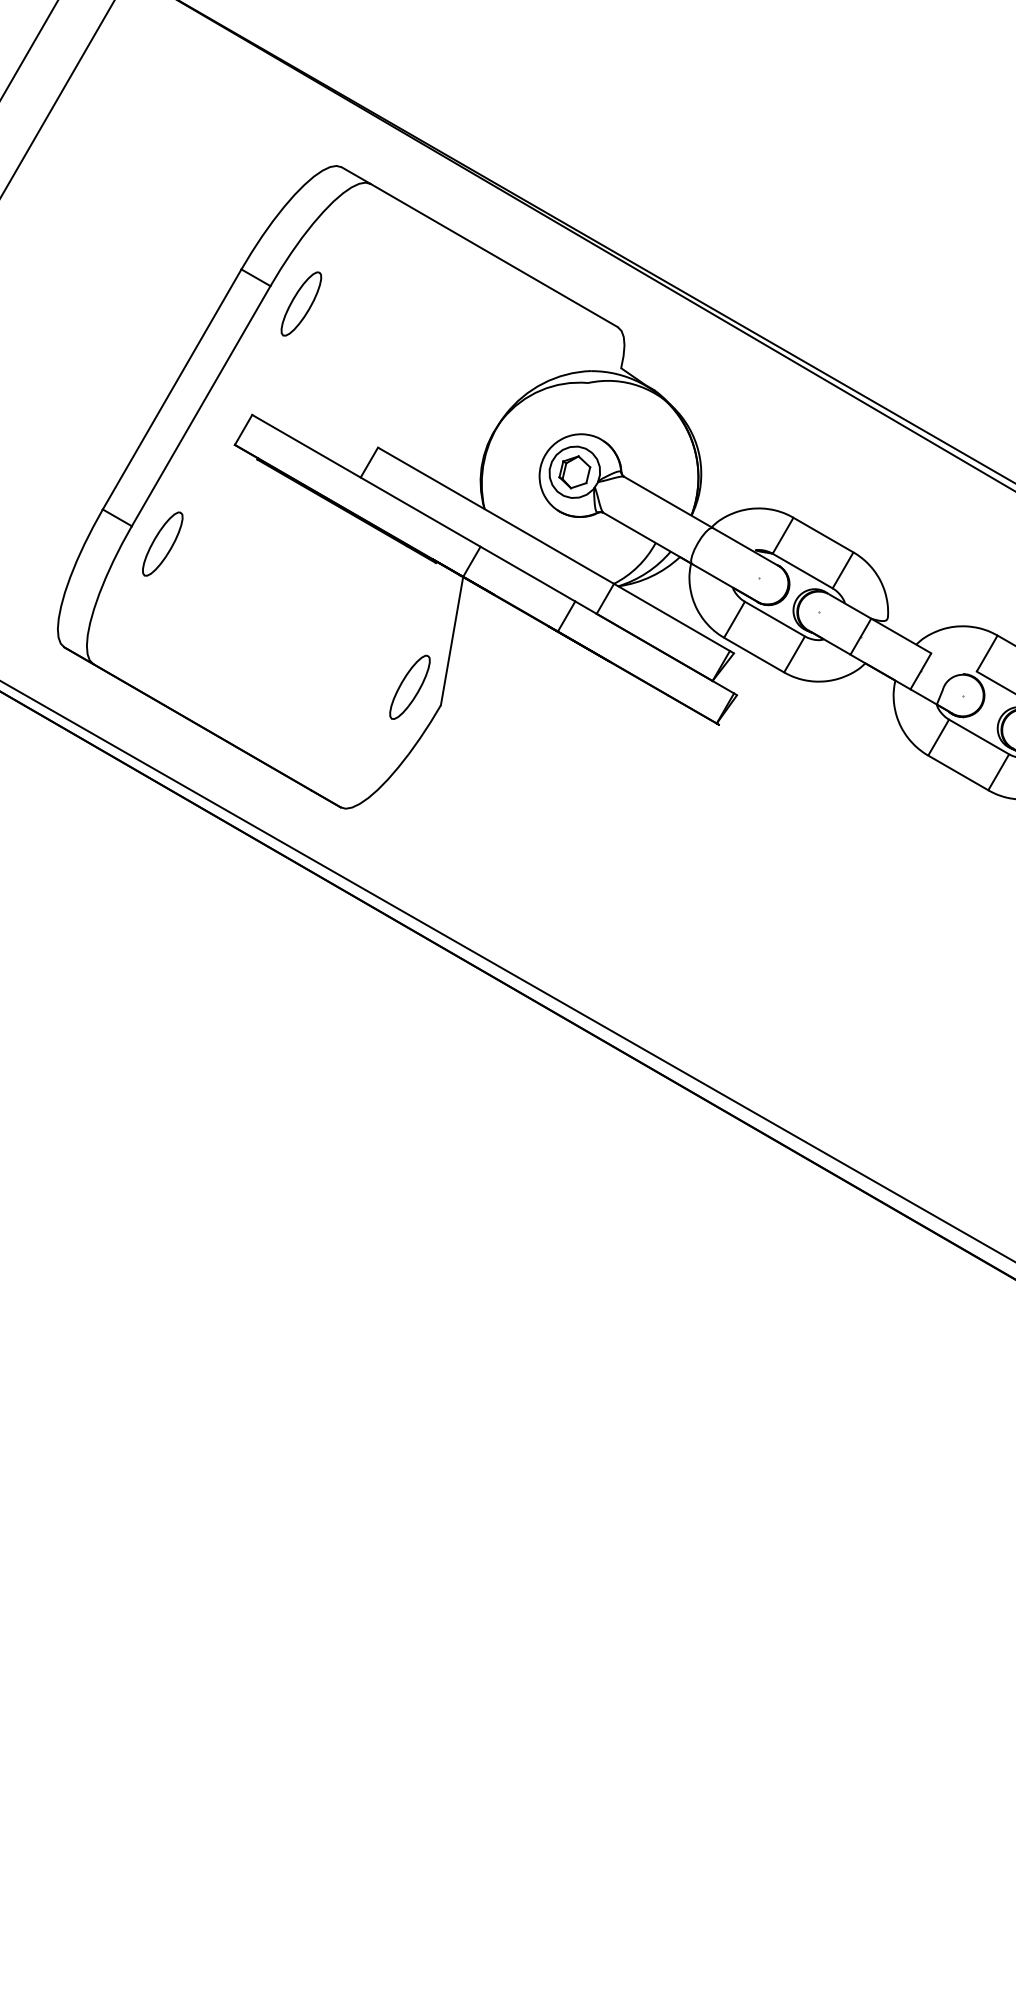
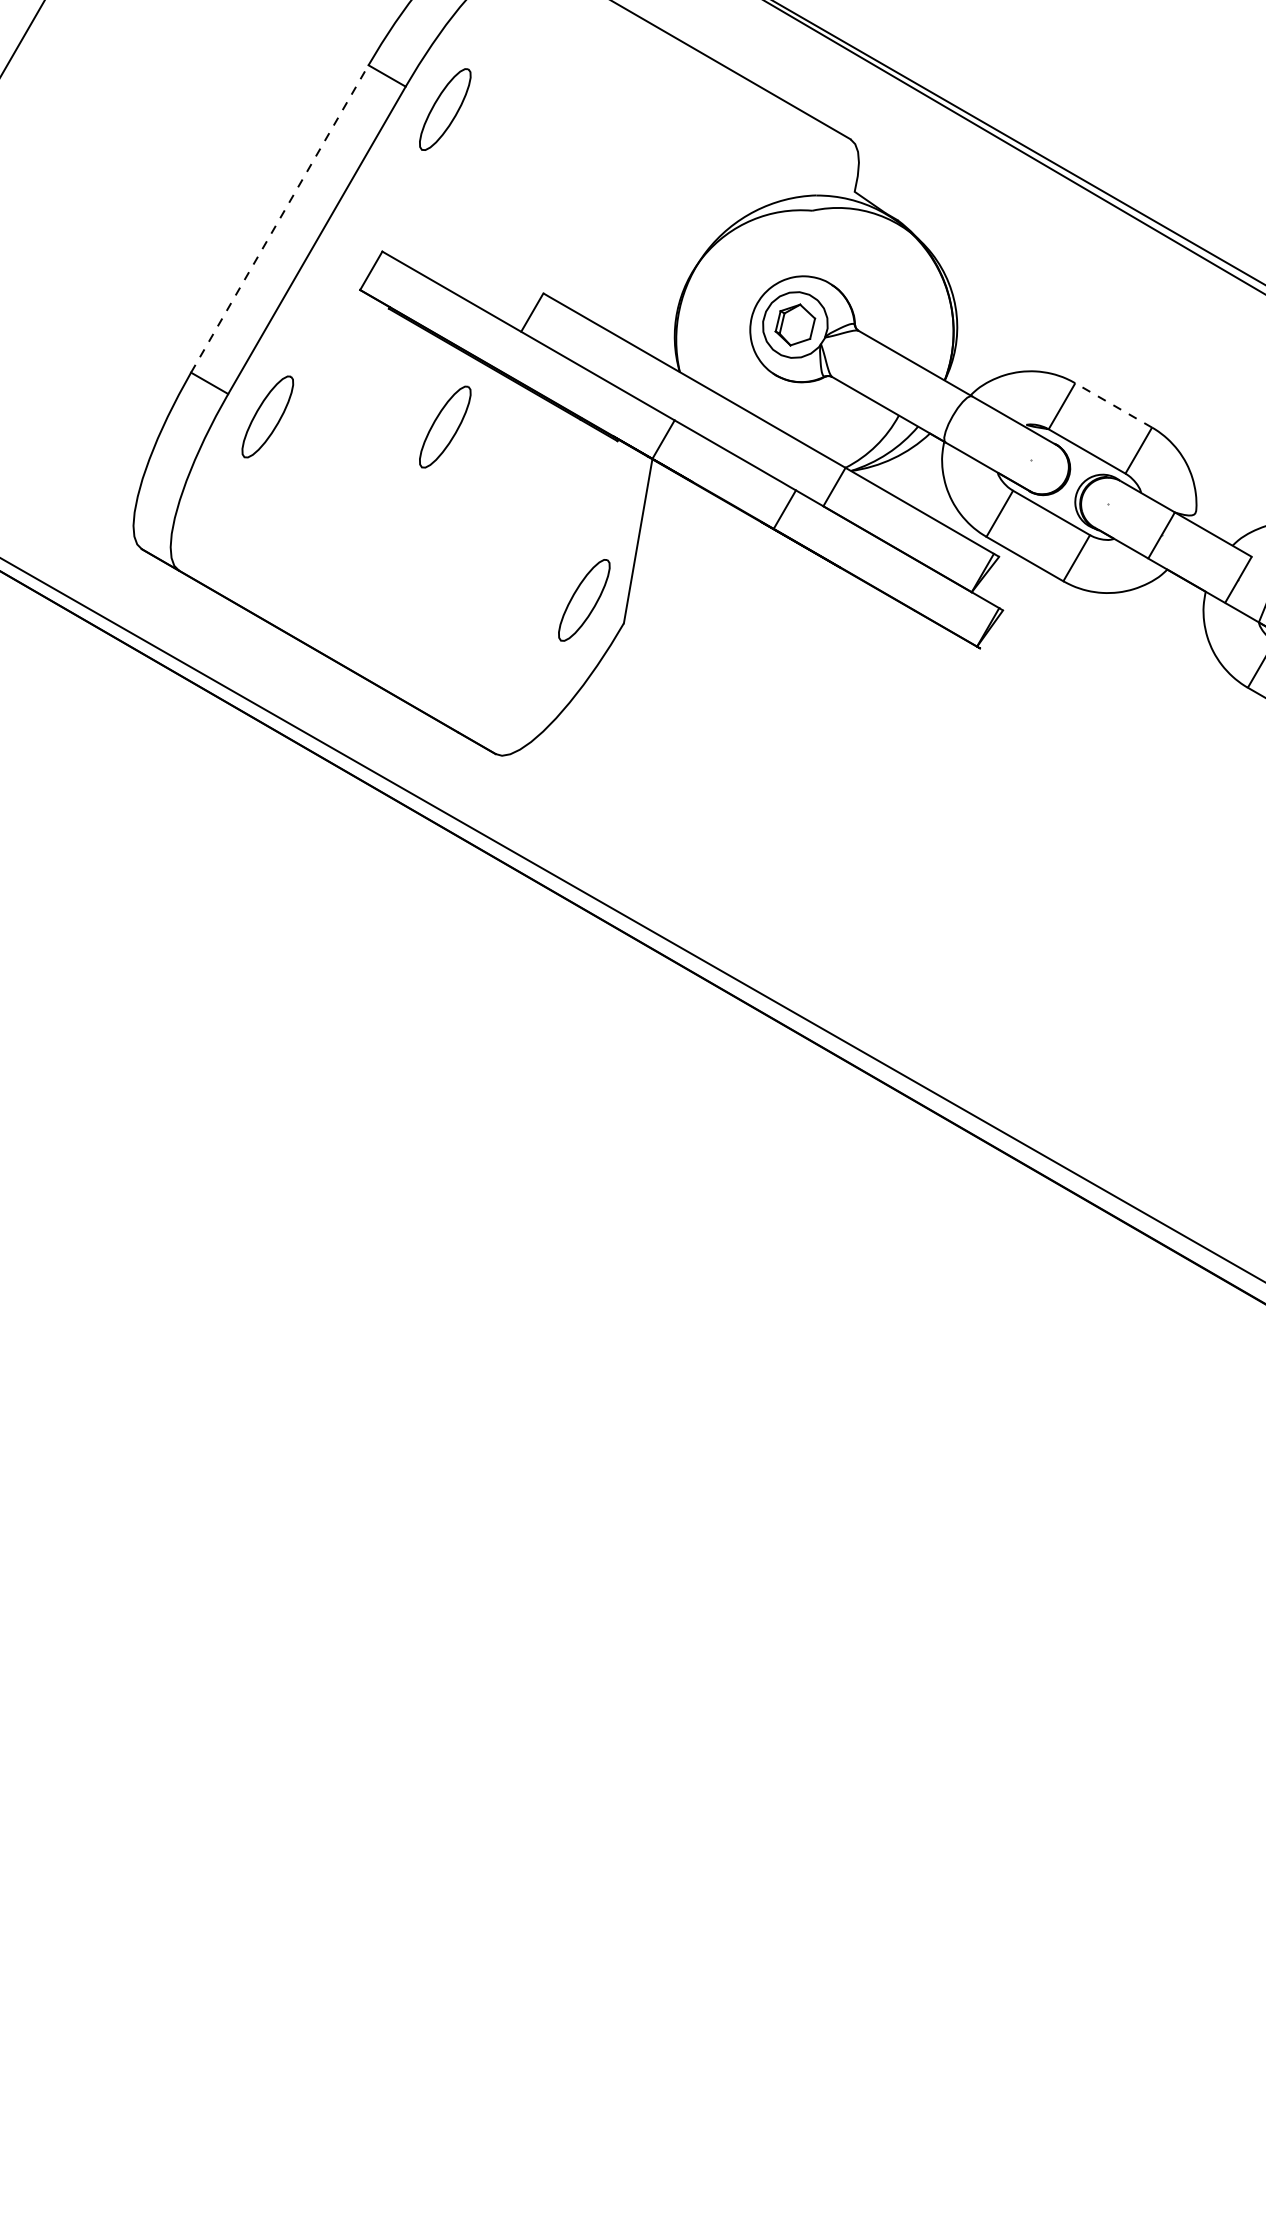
line: (172, 389) -> (280, 219), solid -> dashed
line: (823, 535) -> (1113, 405), solid -> dashed
part: (301, 551) -> (445, 426), added

